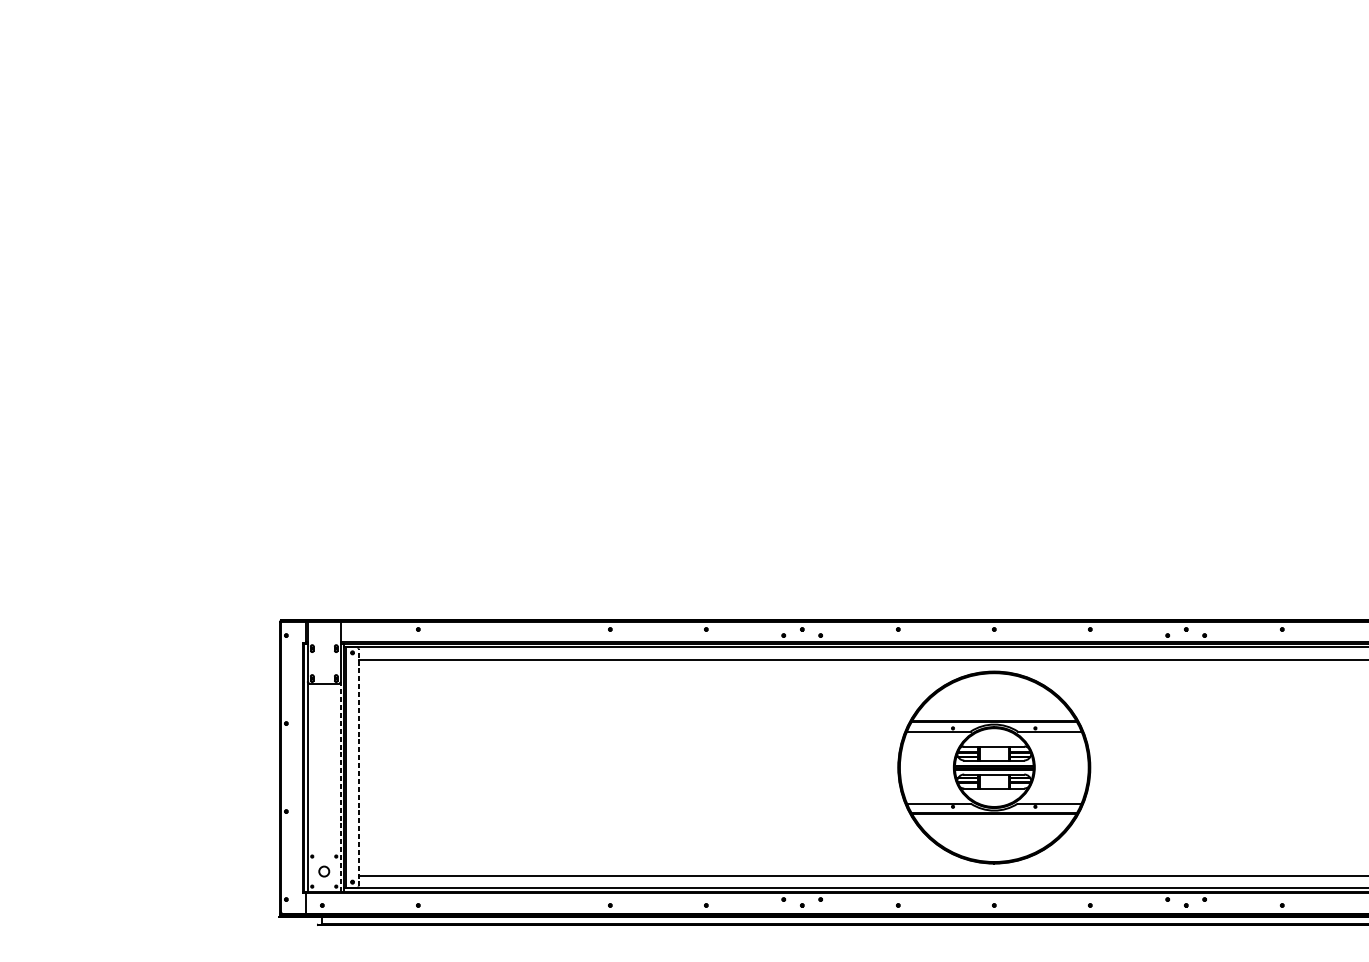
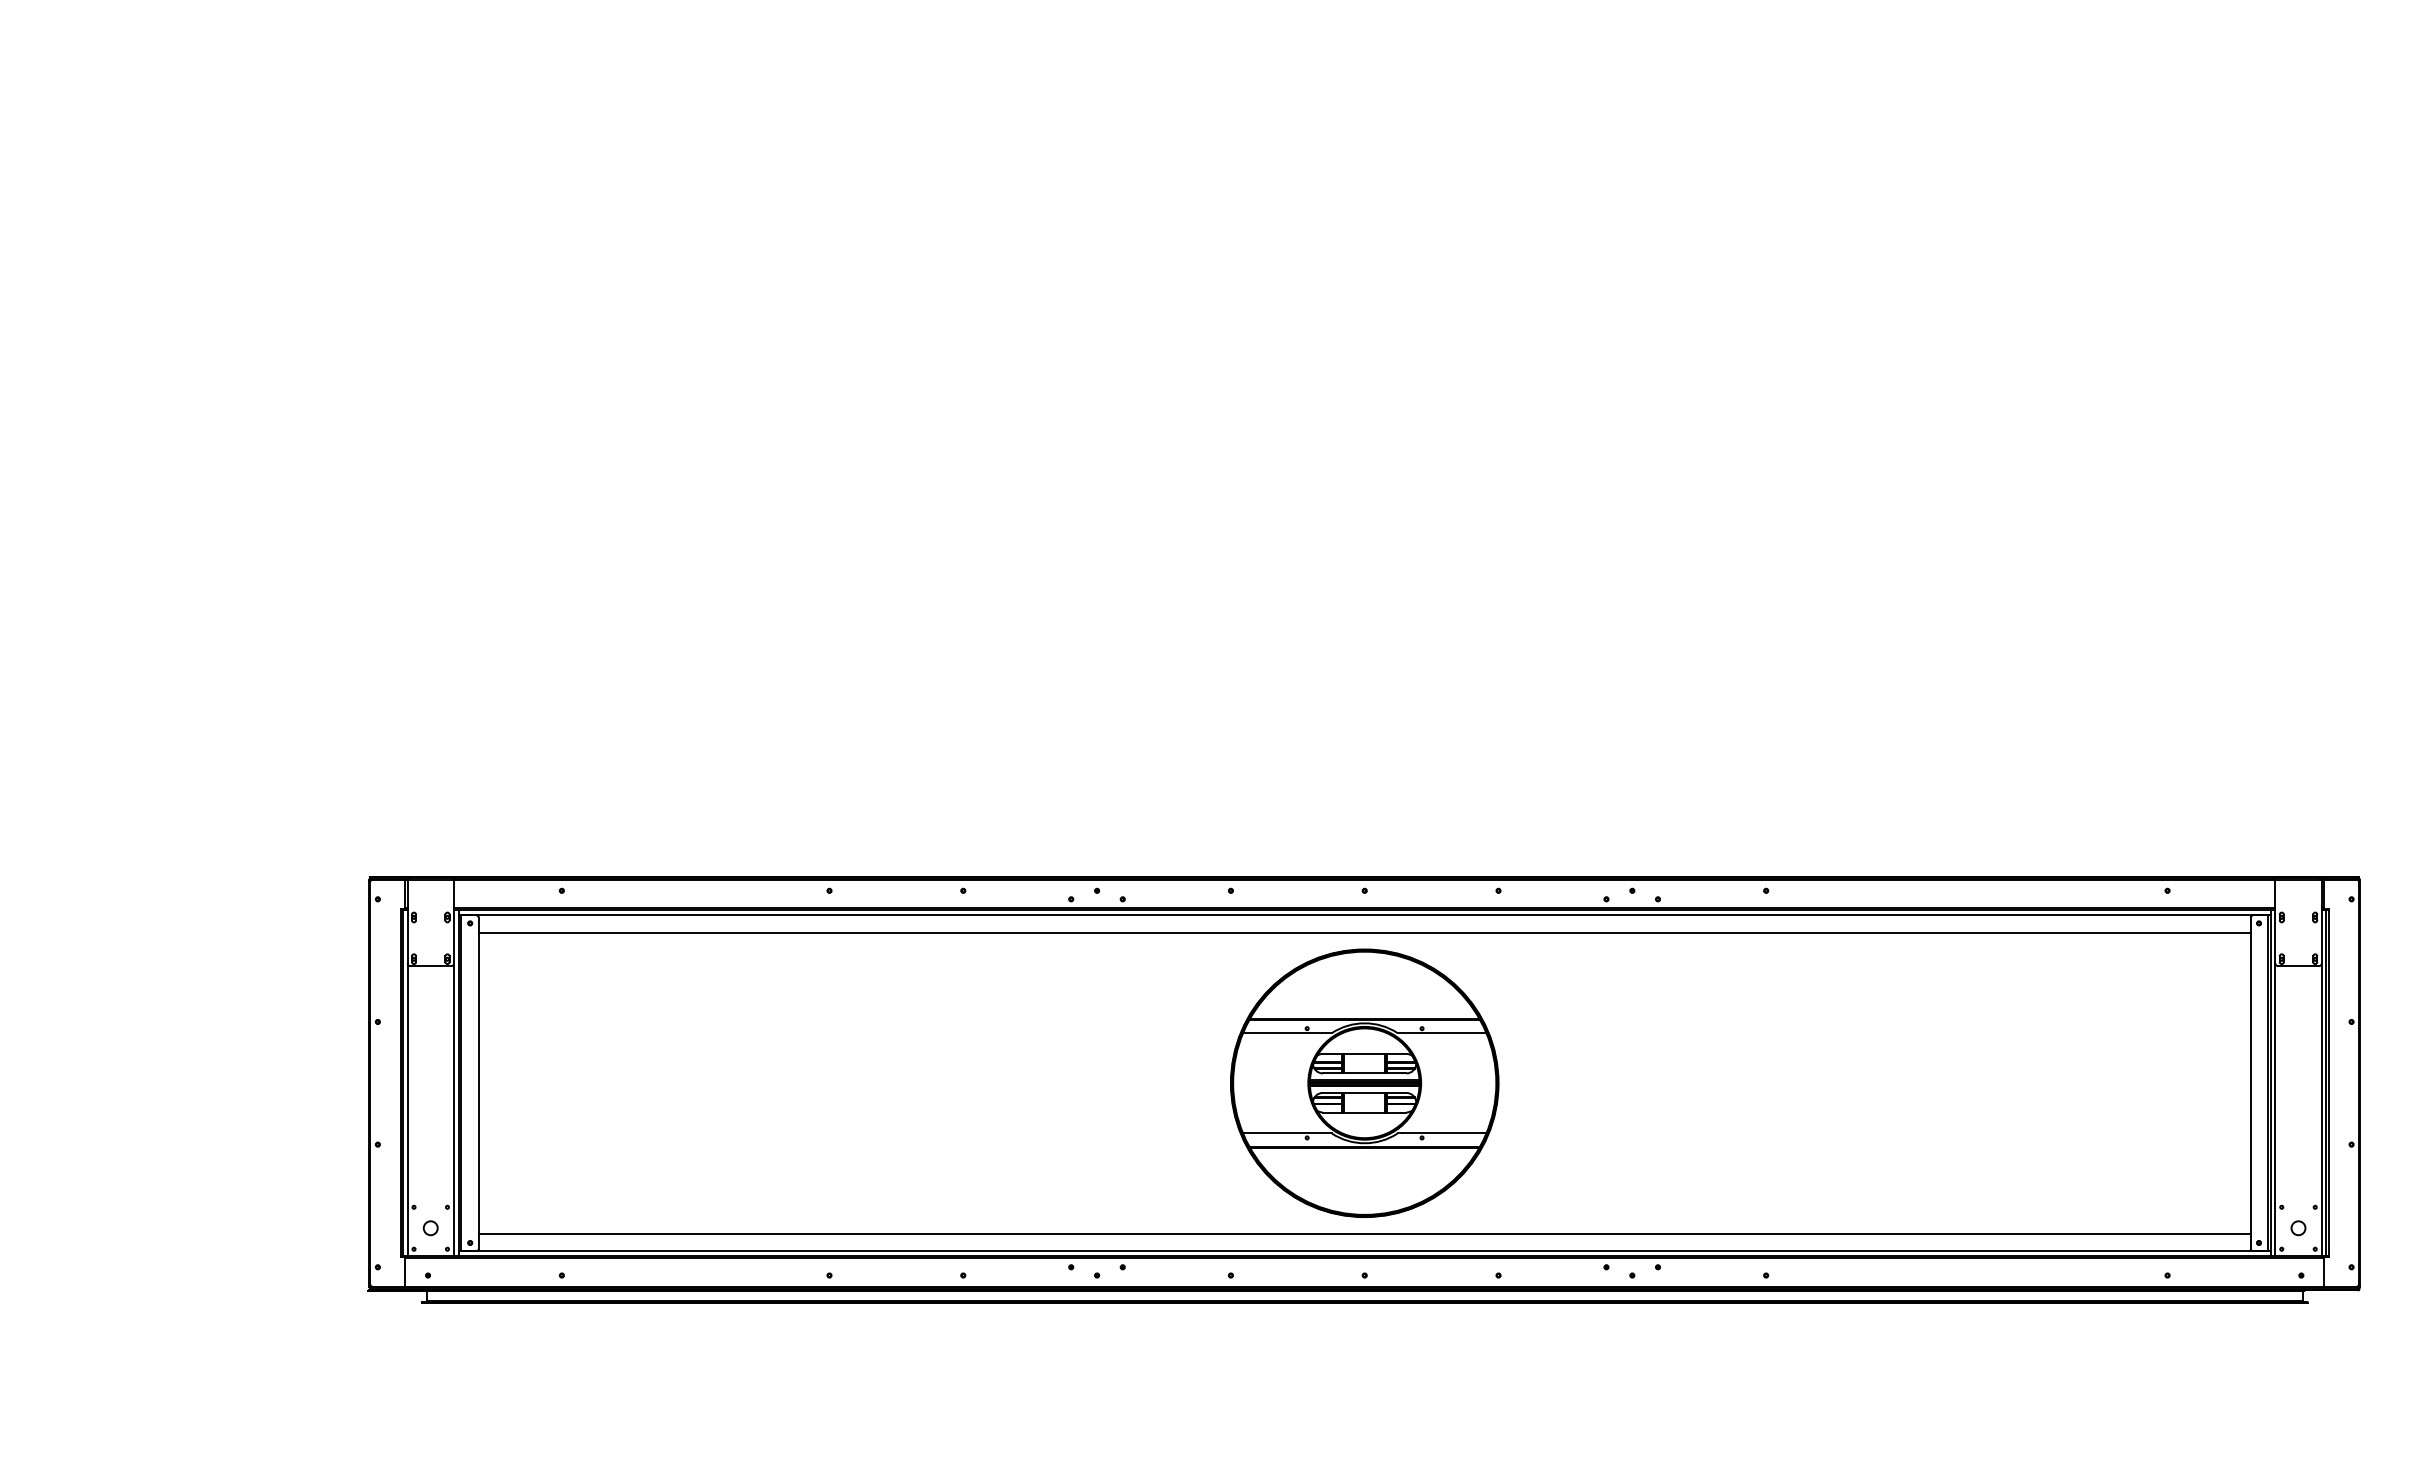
line: (358, 767) -> (478, 1083), dashed -> solid
line: (340, 786) -> (453, 1109), dashed -> solid

